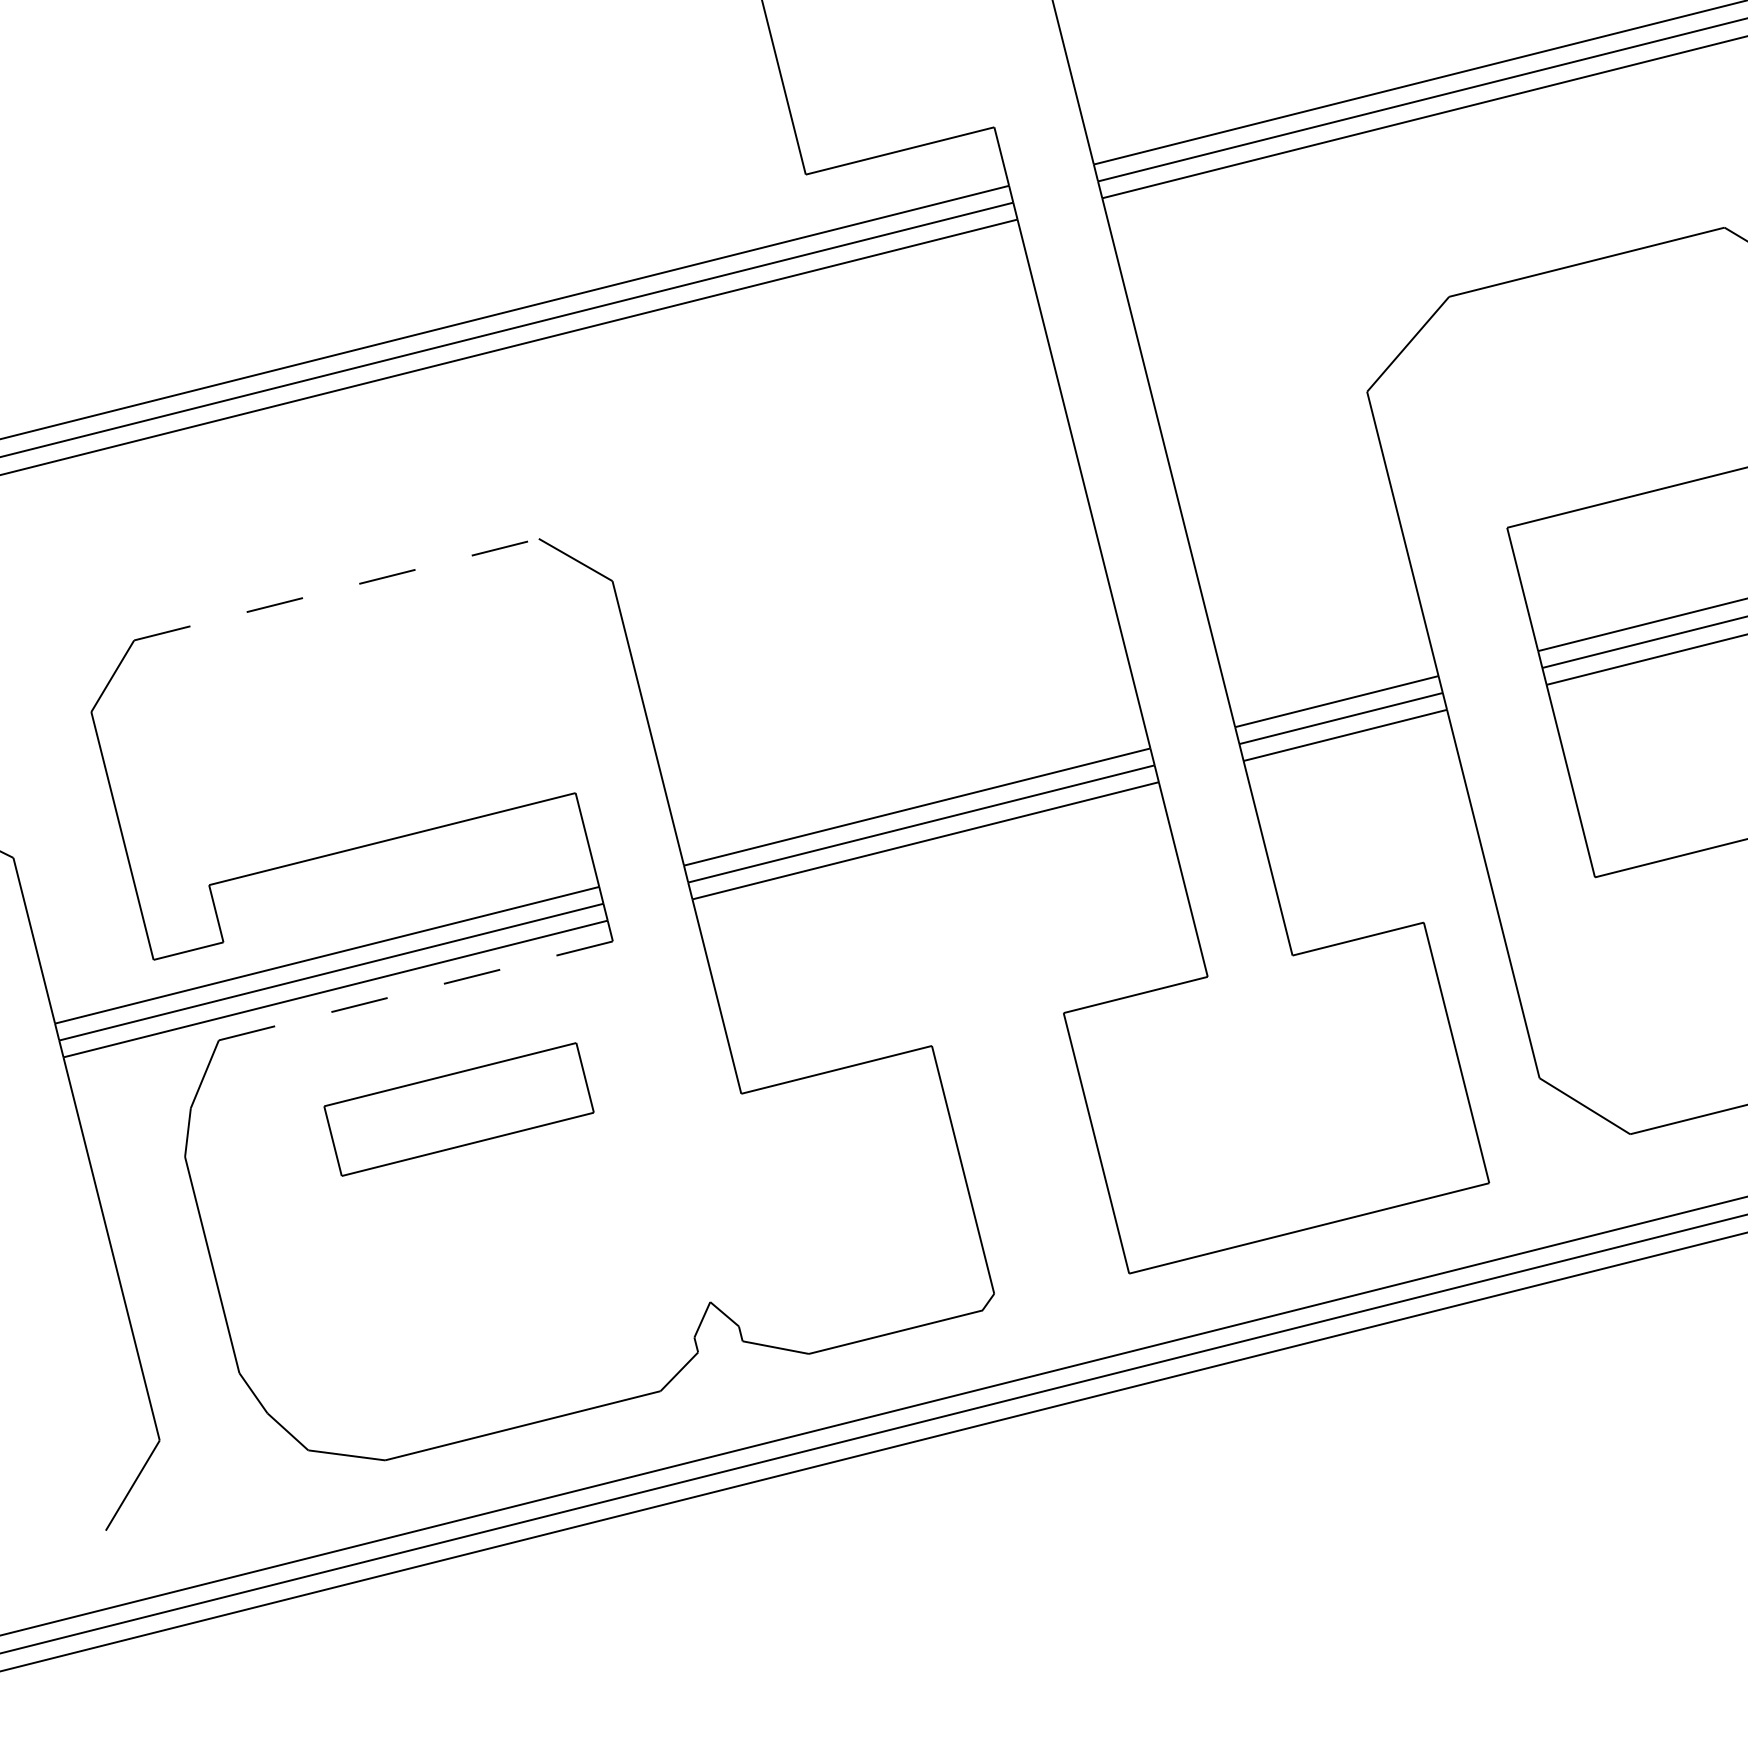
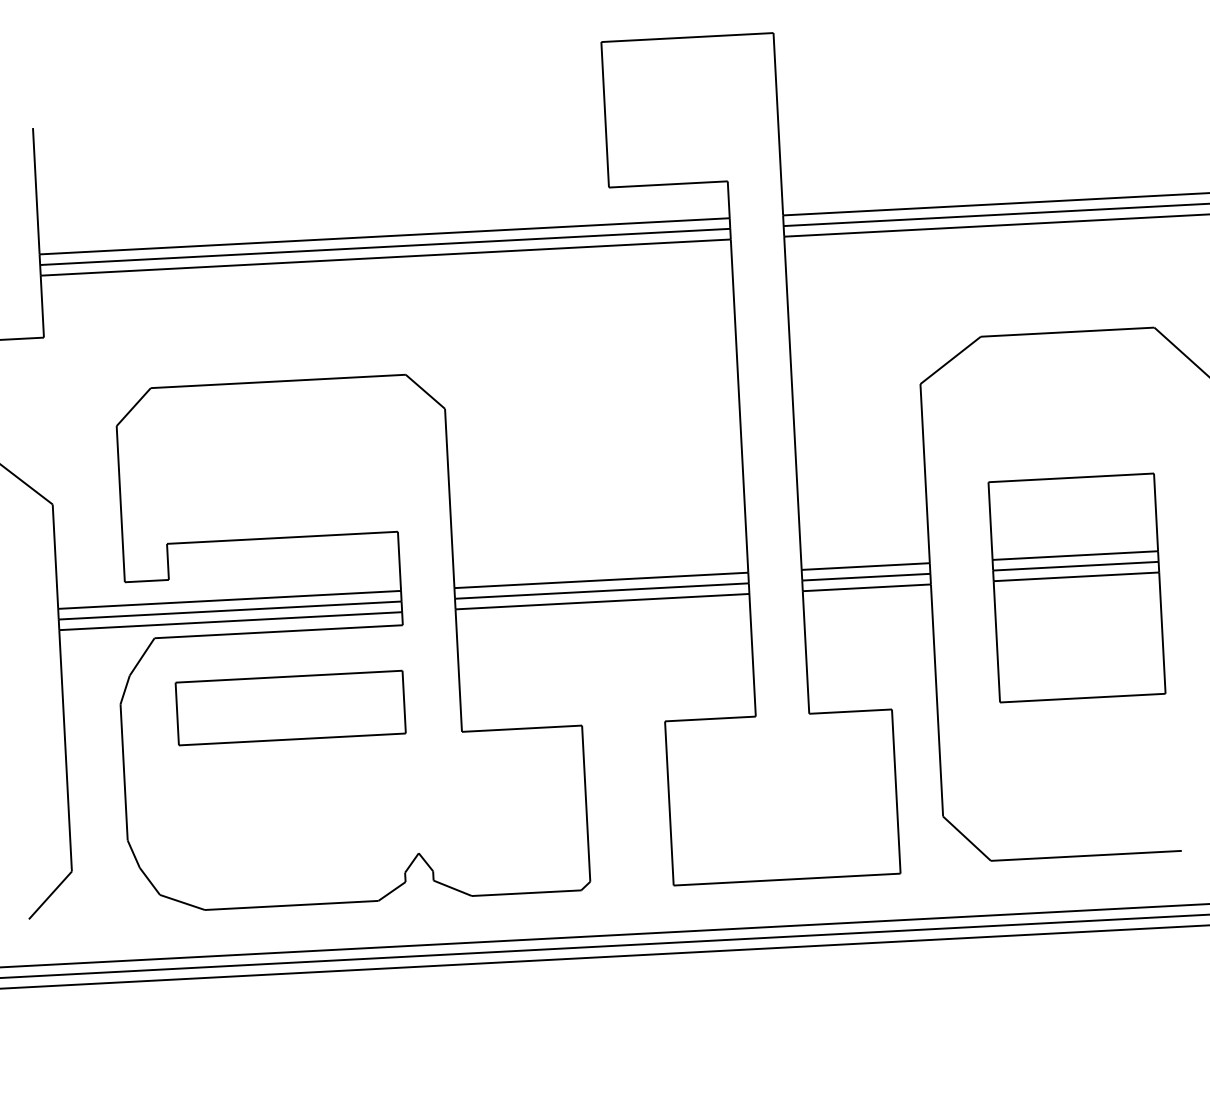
line: (336, 589) -> (278, 381), dashed -> solid
line: (417, 990) -> (279, 631), dashed -> solid
part: (458, 1108) -> (290, 707), size x1.43

